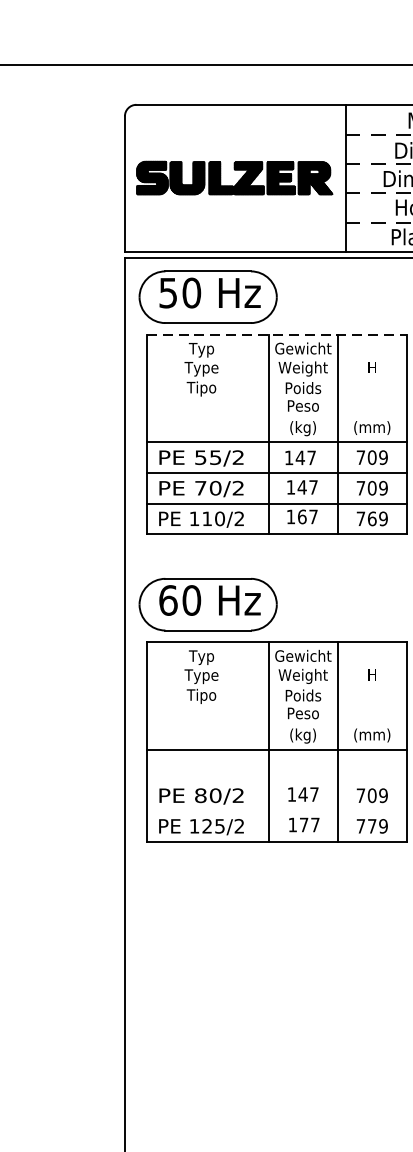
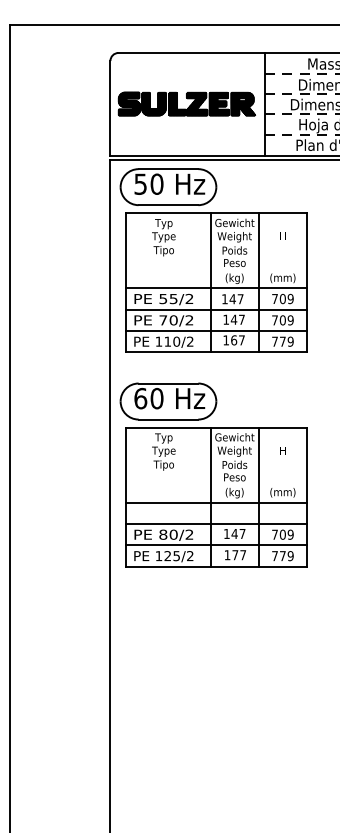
line: (277, 334) -> (216, 213), dashed -> solid
text: (371, 518) -> (282, 341), 769 -> 779
line: (277, 781) -> (216, 524), added
line: (277, 811) -> (216, 545), added

